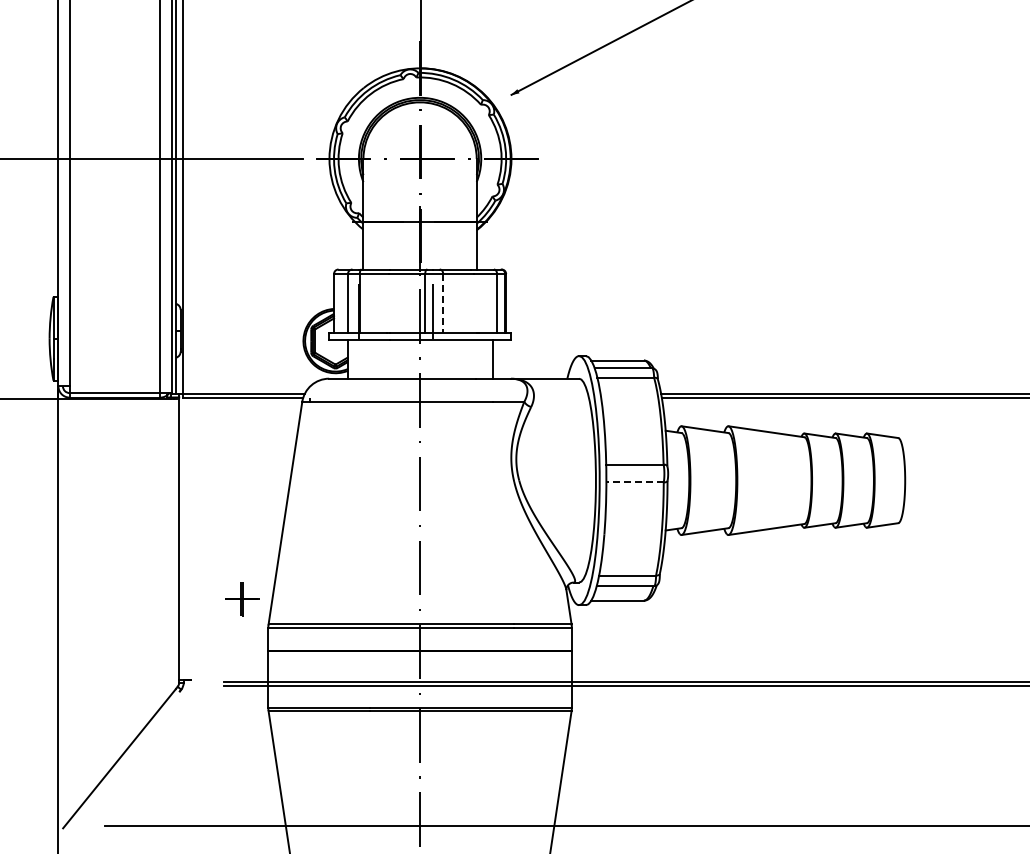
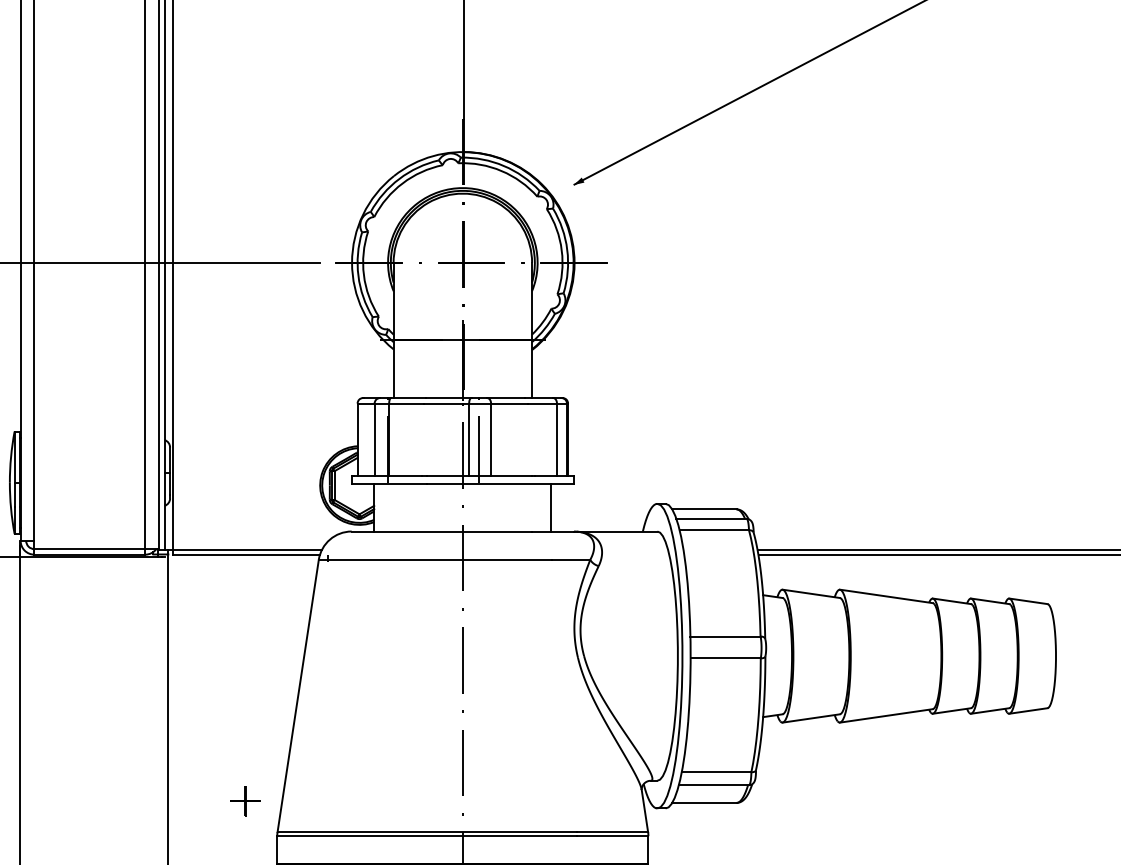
line: (443, 304) -> (491, 440), dashed -> solid
line: (635, 482) -> (726, 658), dashed -> solid
part: (242, 599) -> (245, 801), size x0.71

